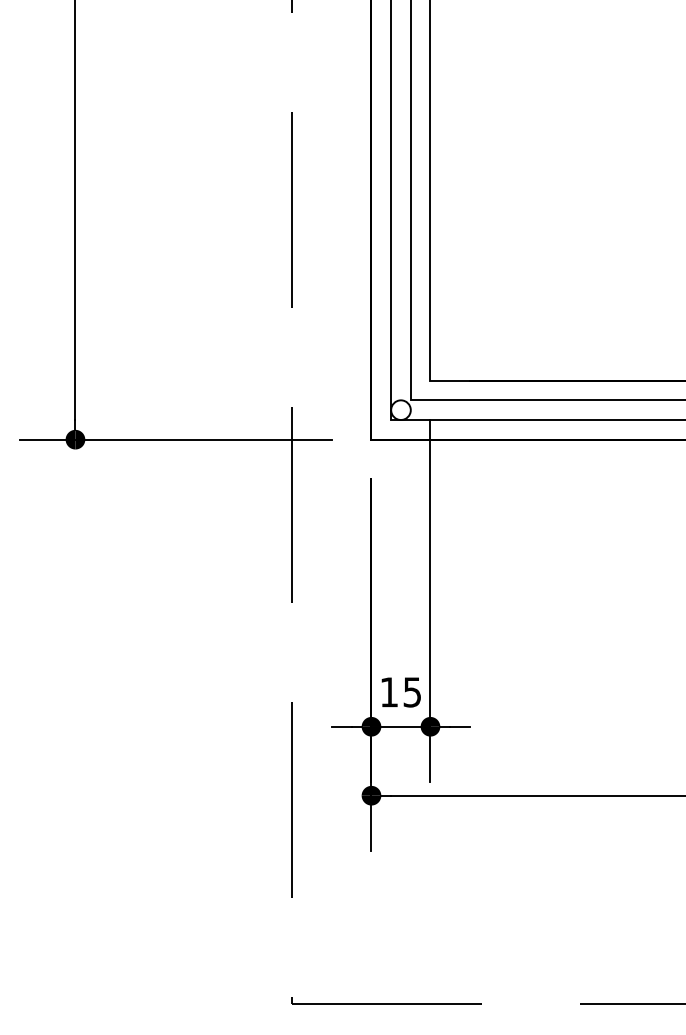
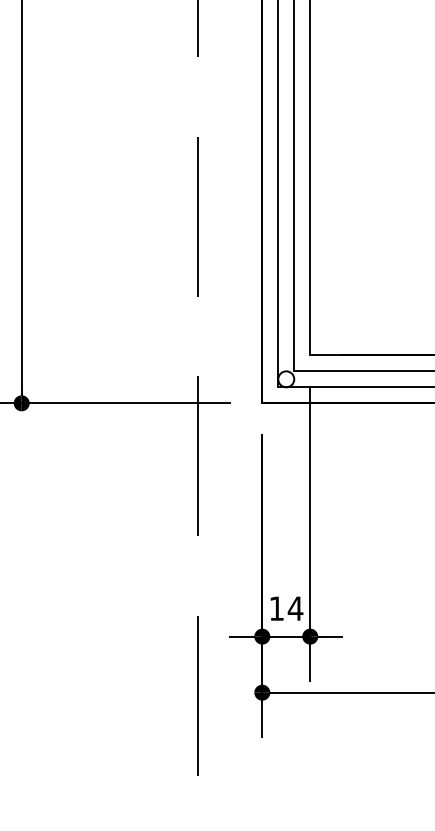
text: (412, 692) -> (295, 608), 15 -> 14

